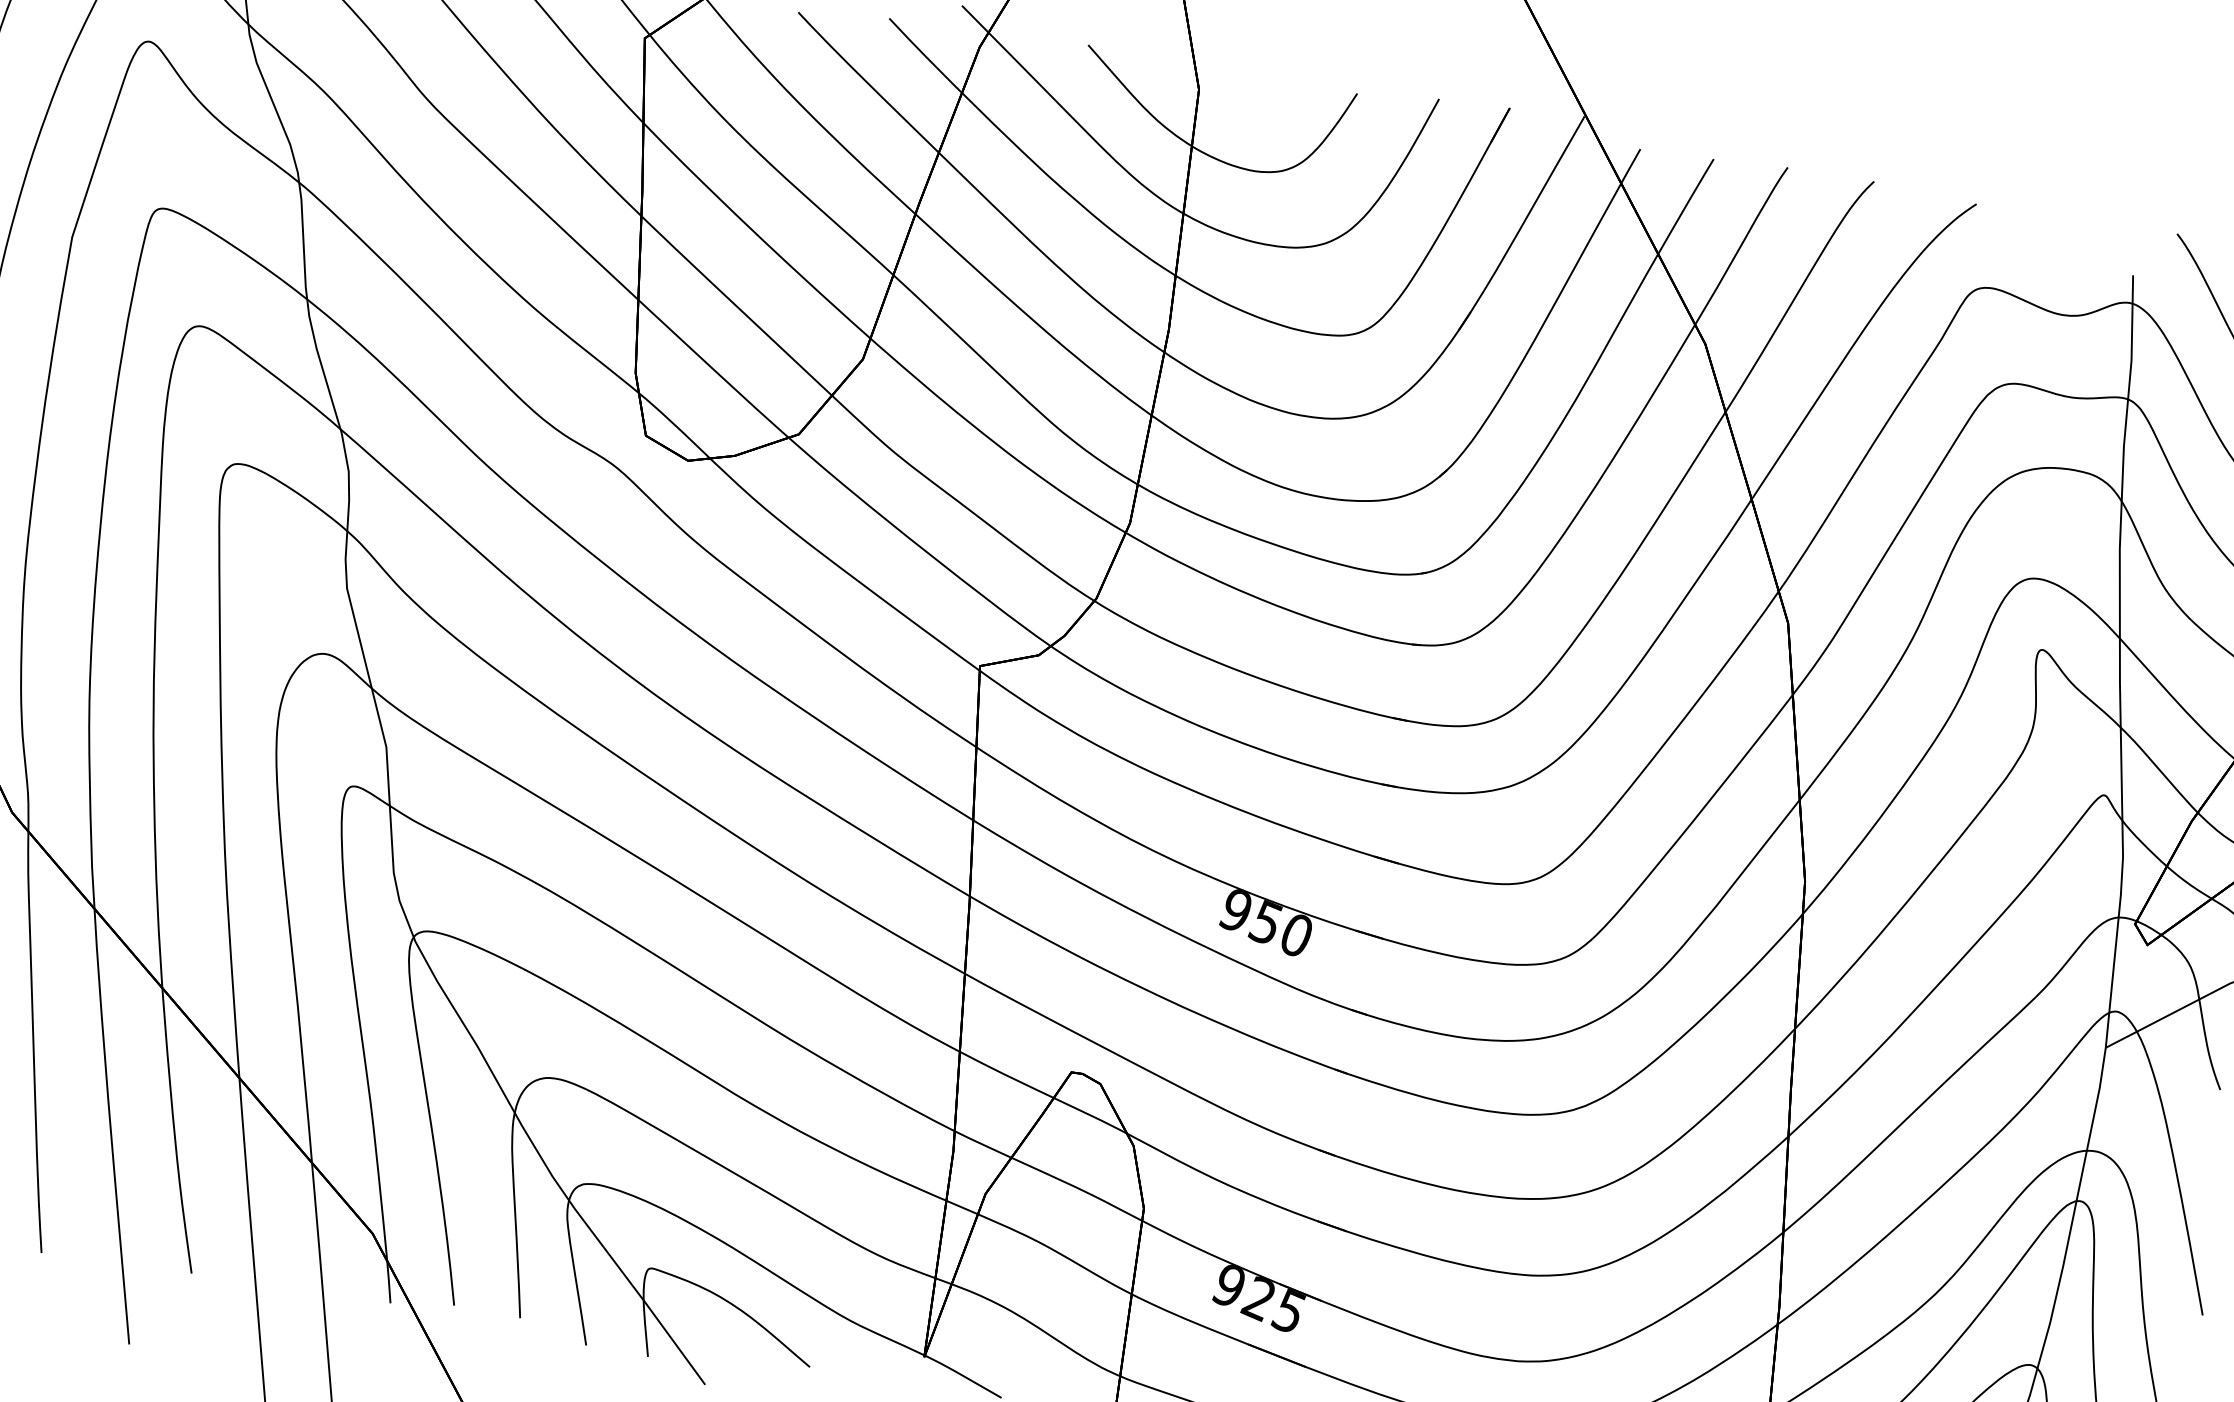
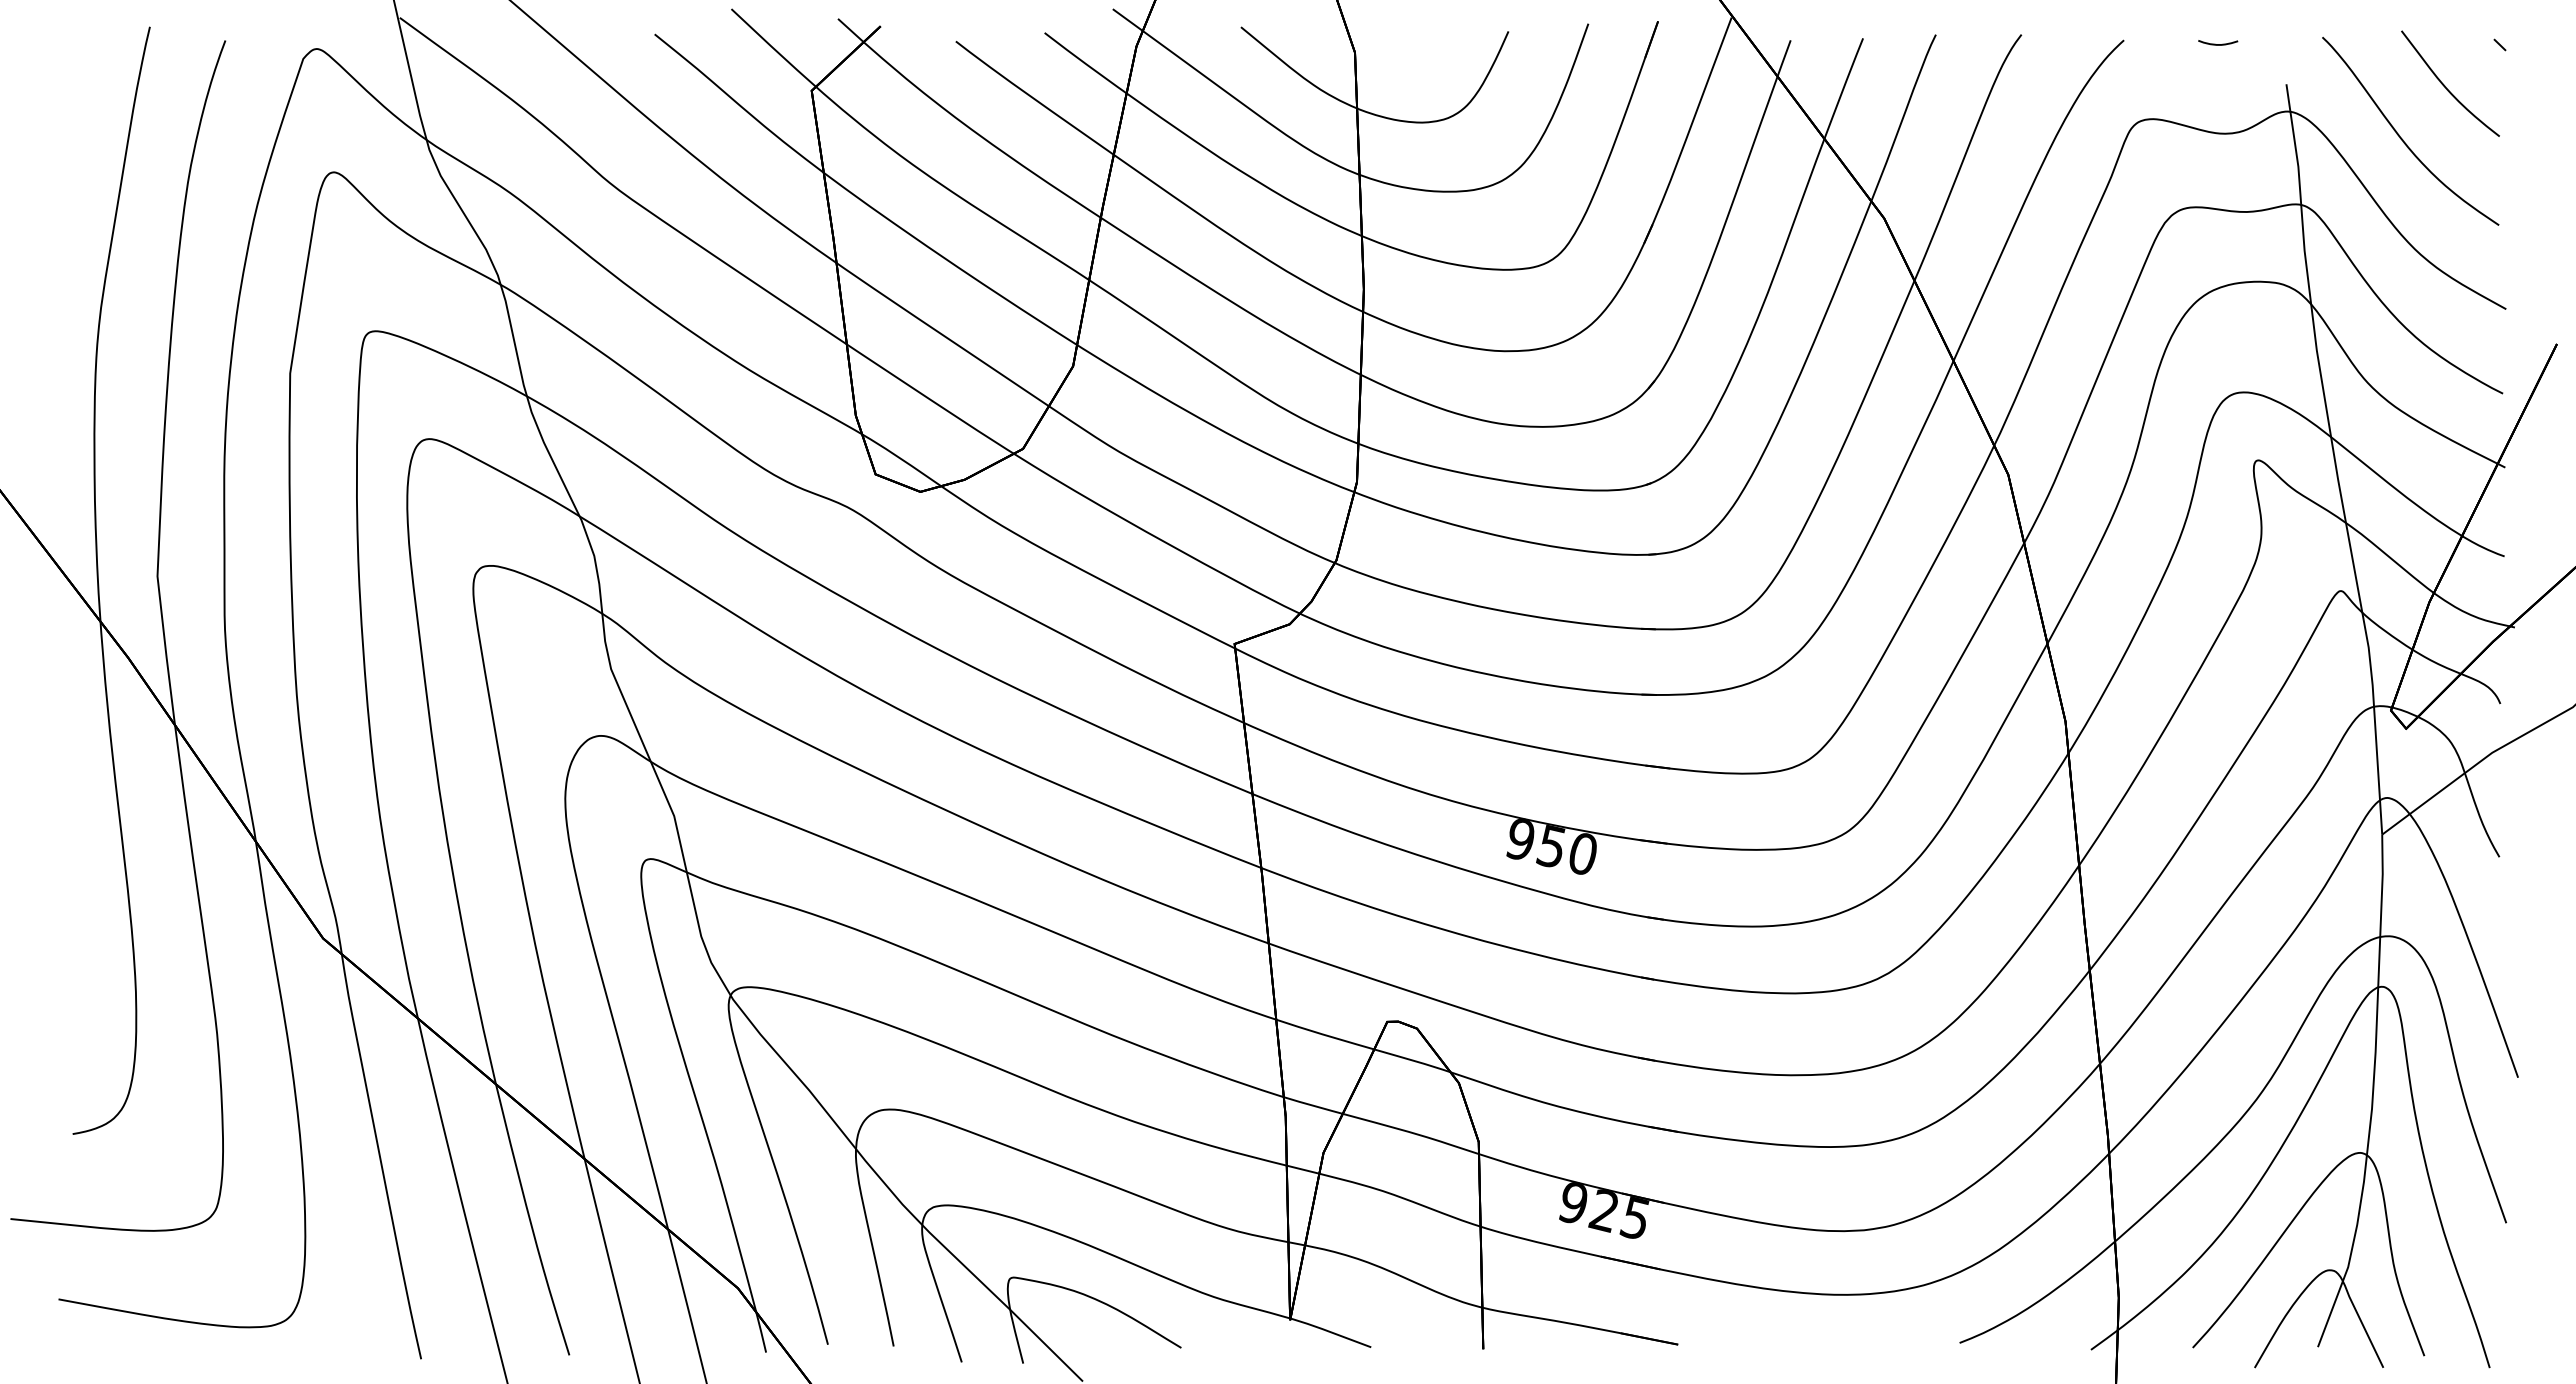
curve: (2071, 223) -> (2218, 44), added

